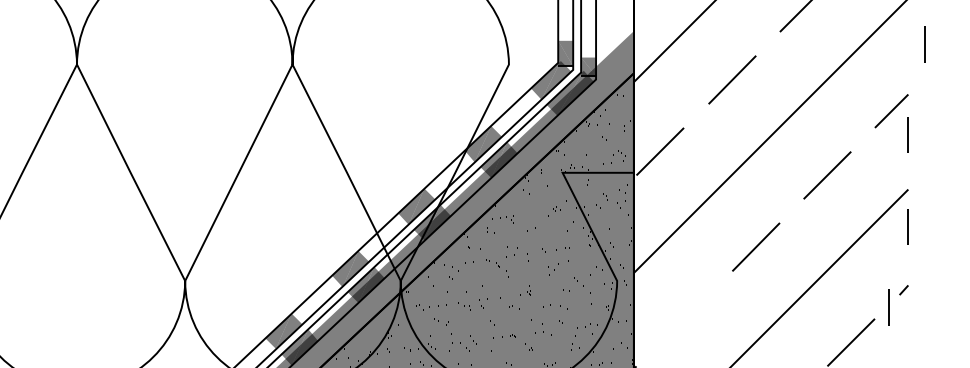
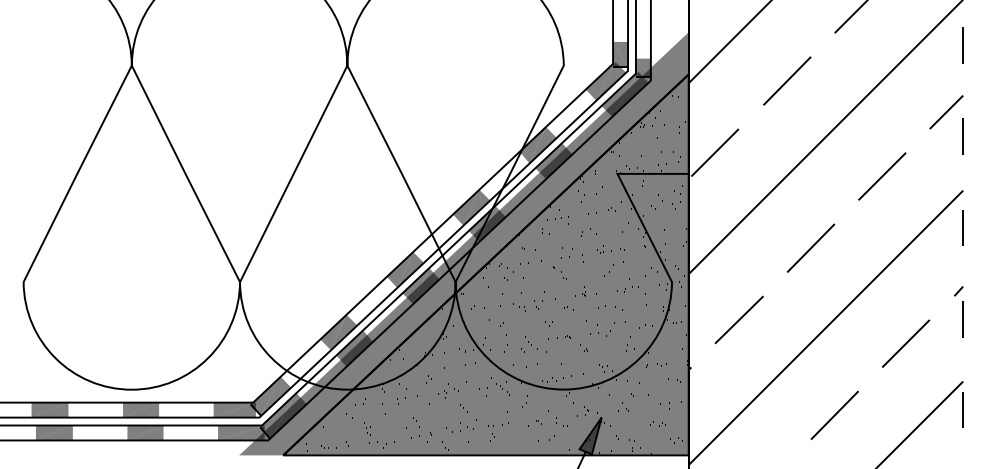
line: (924, 44) -> (962, 45), moved
line: (888, 308) -> (962, 319), moved
line: (683, 318) -> (738, 319), added

